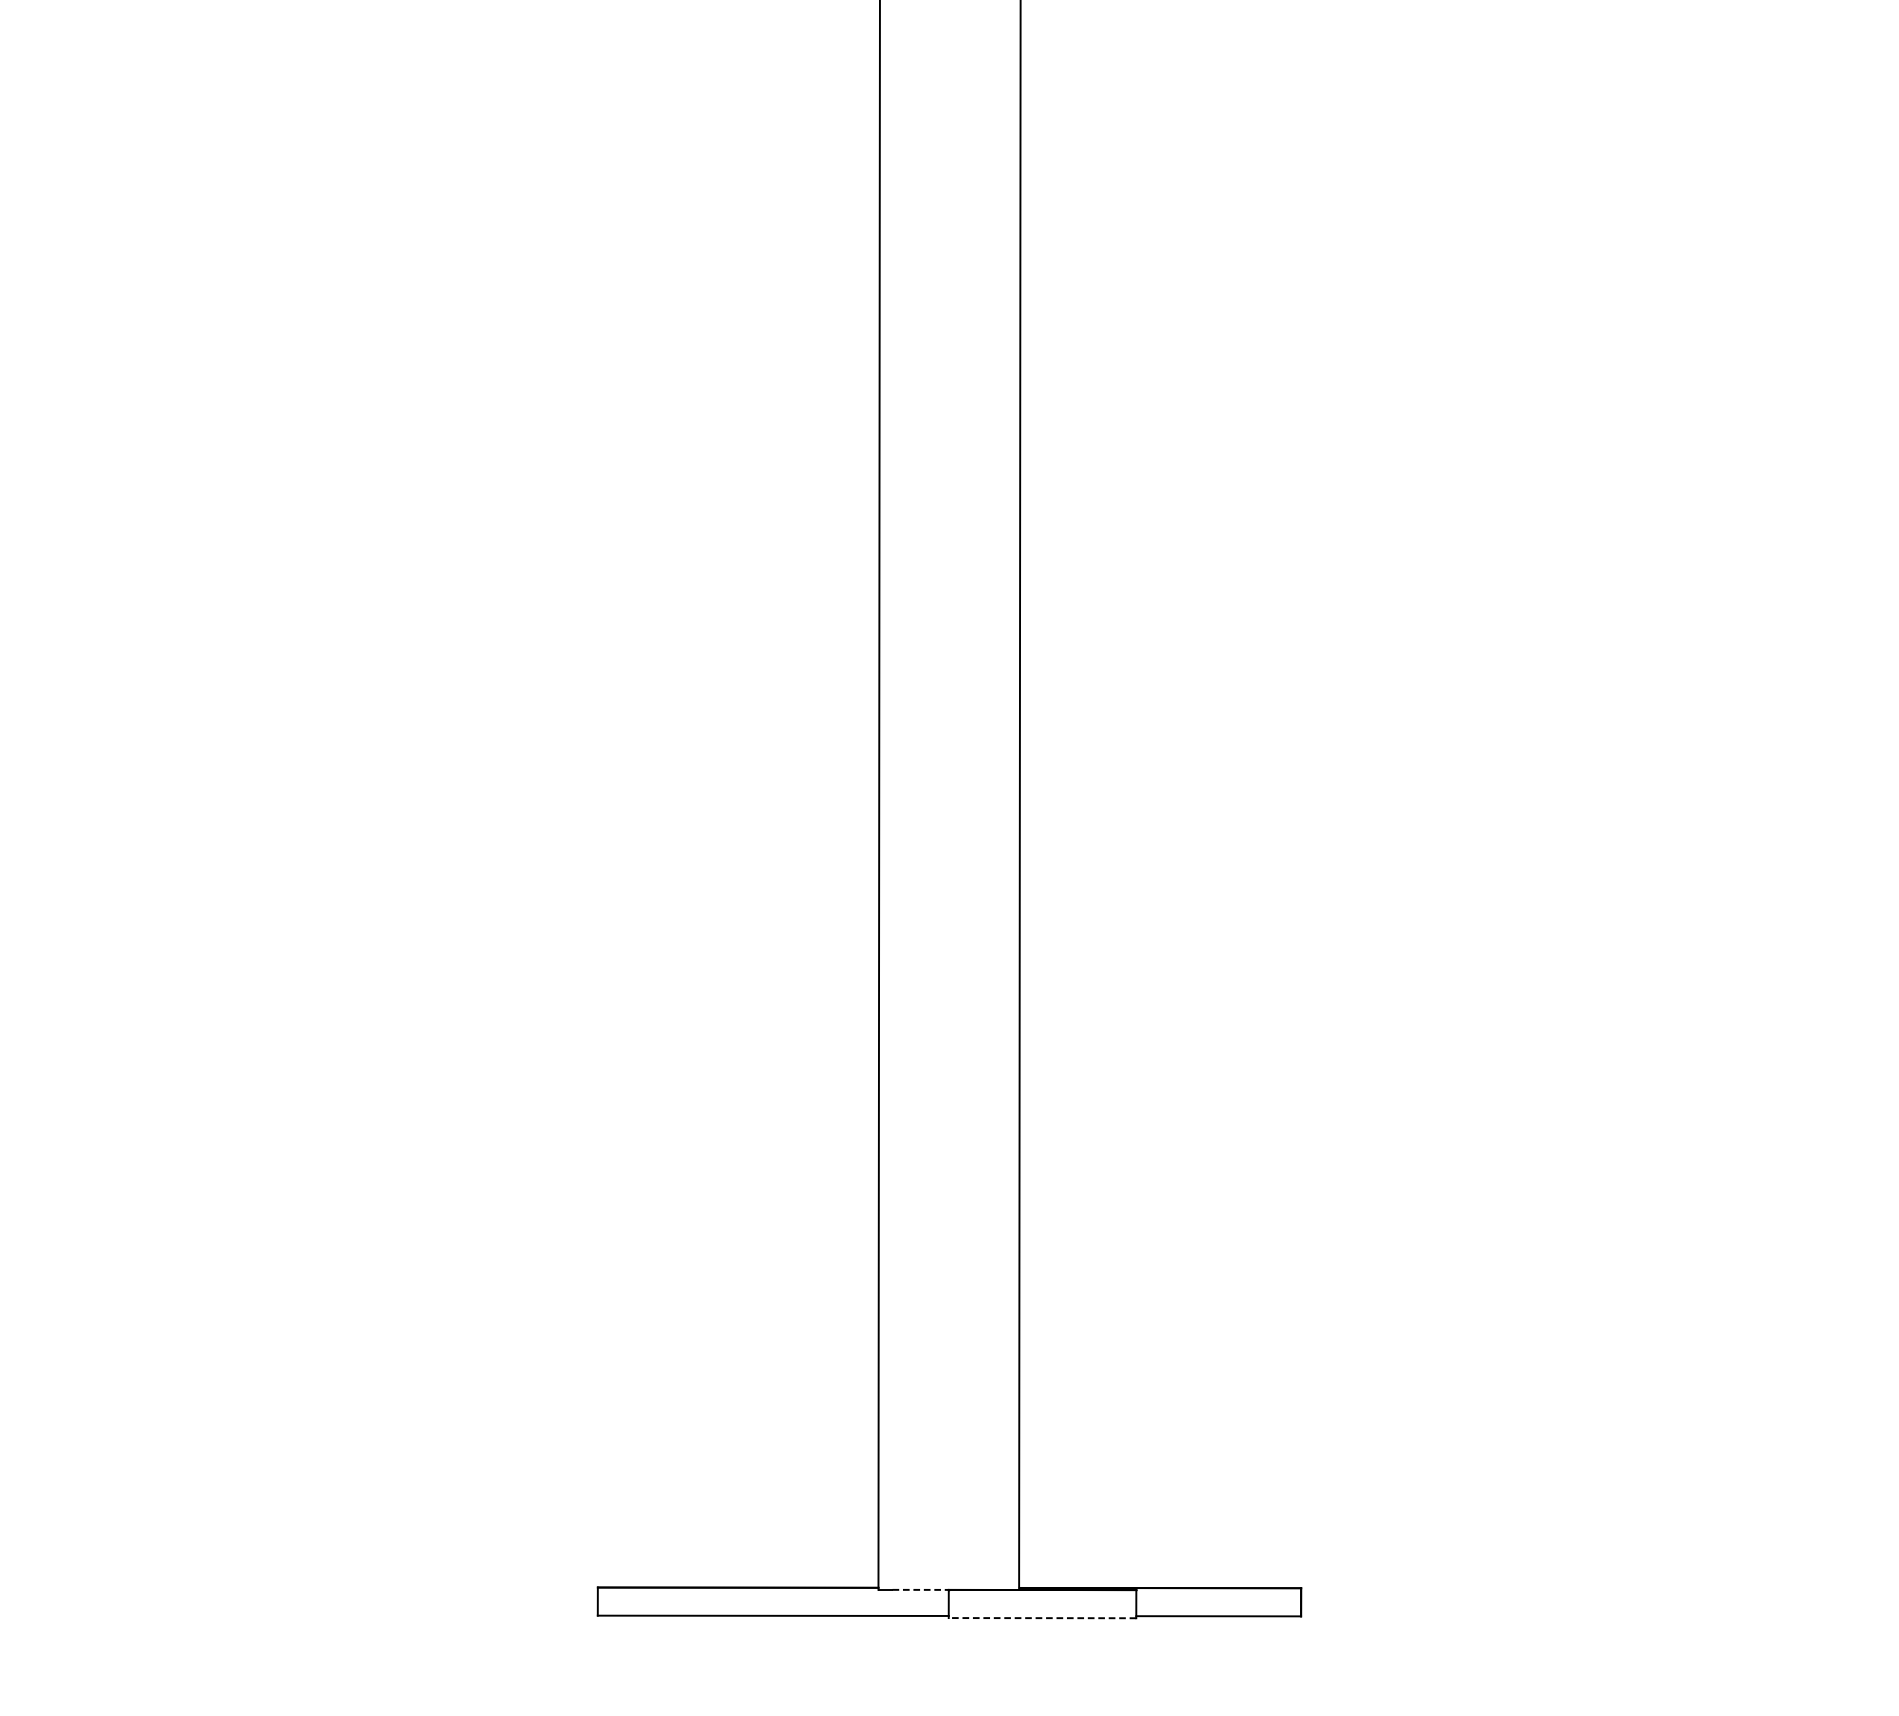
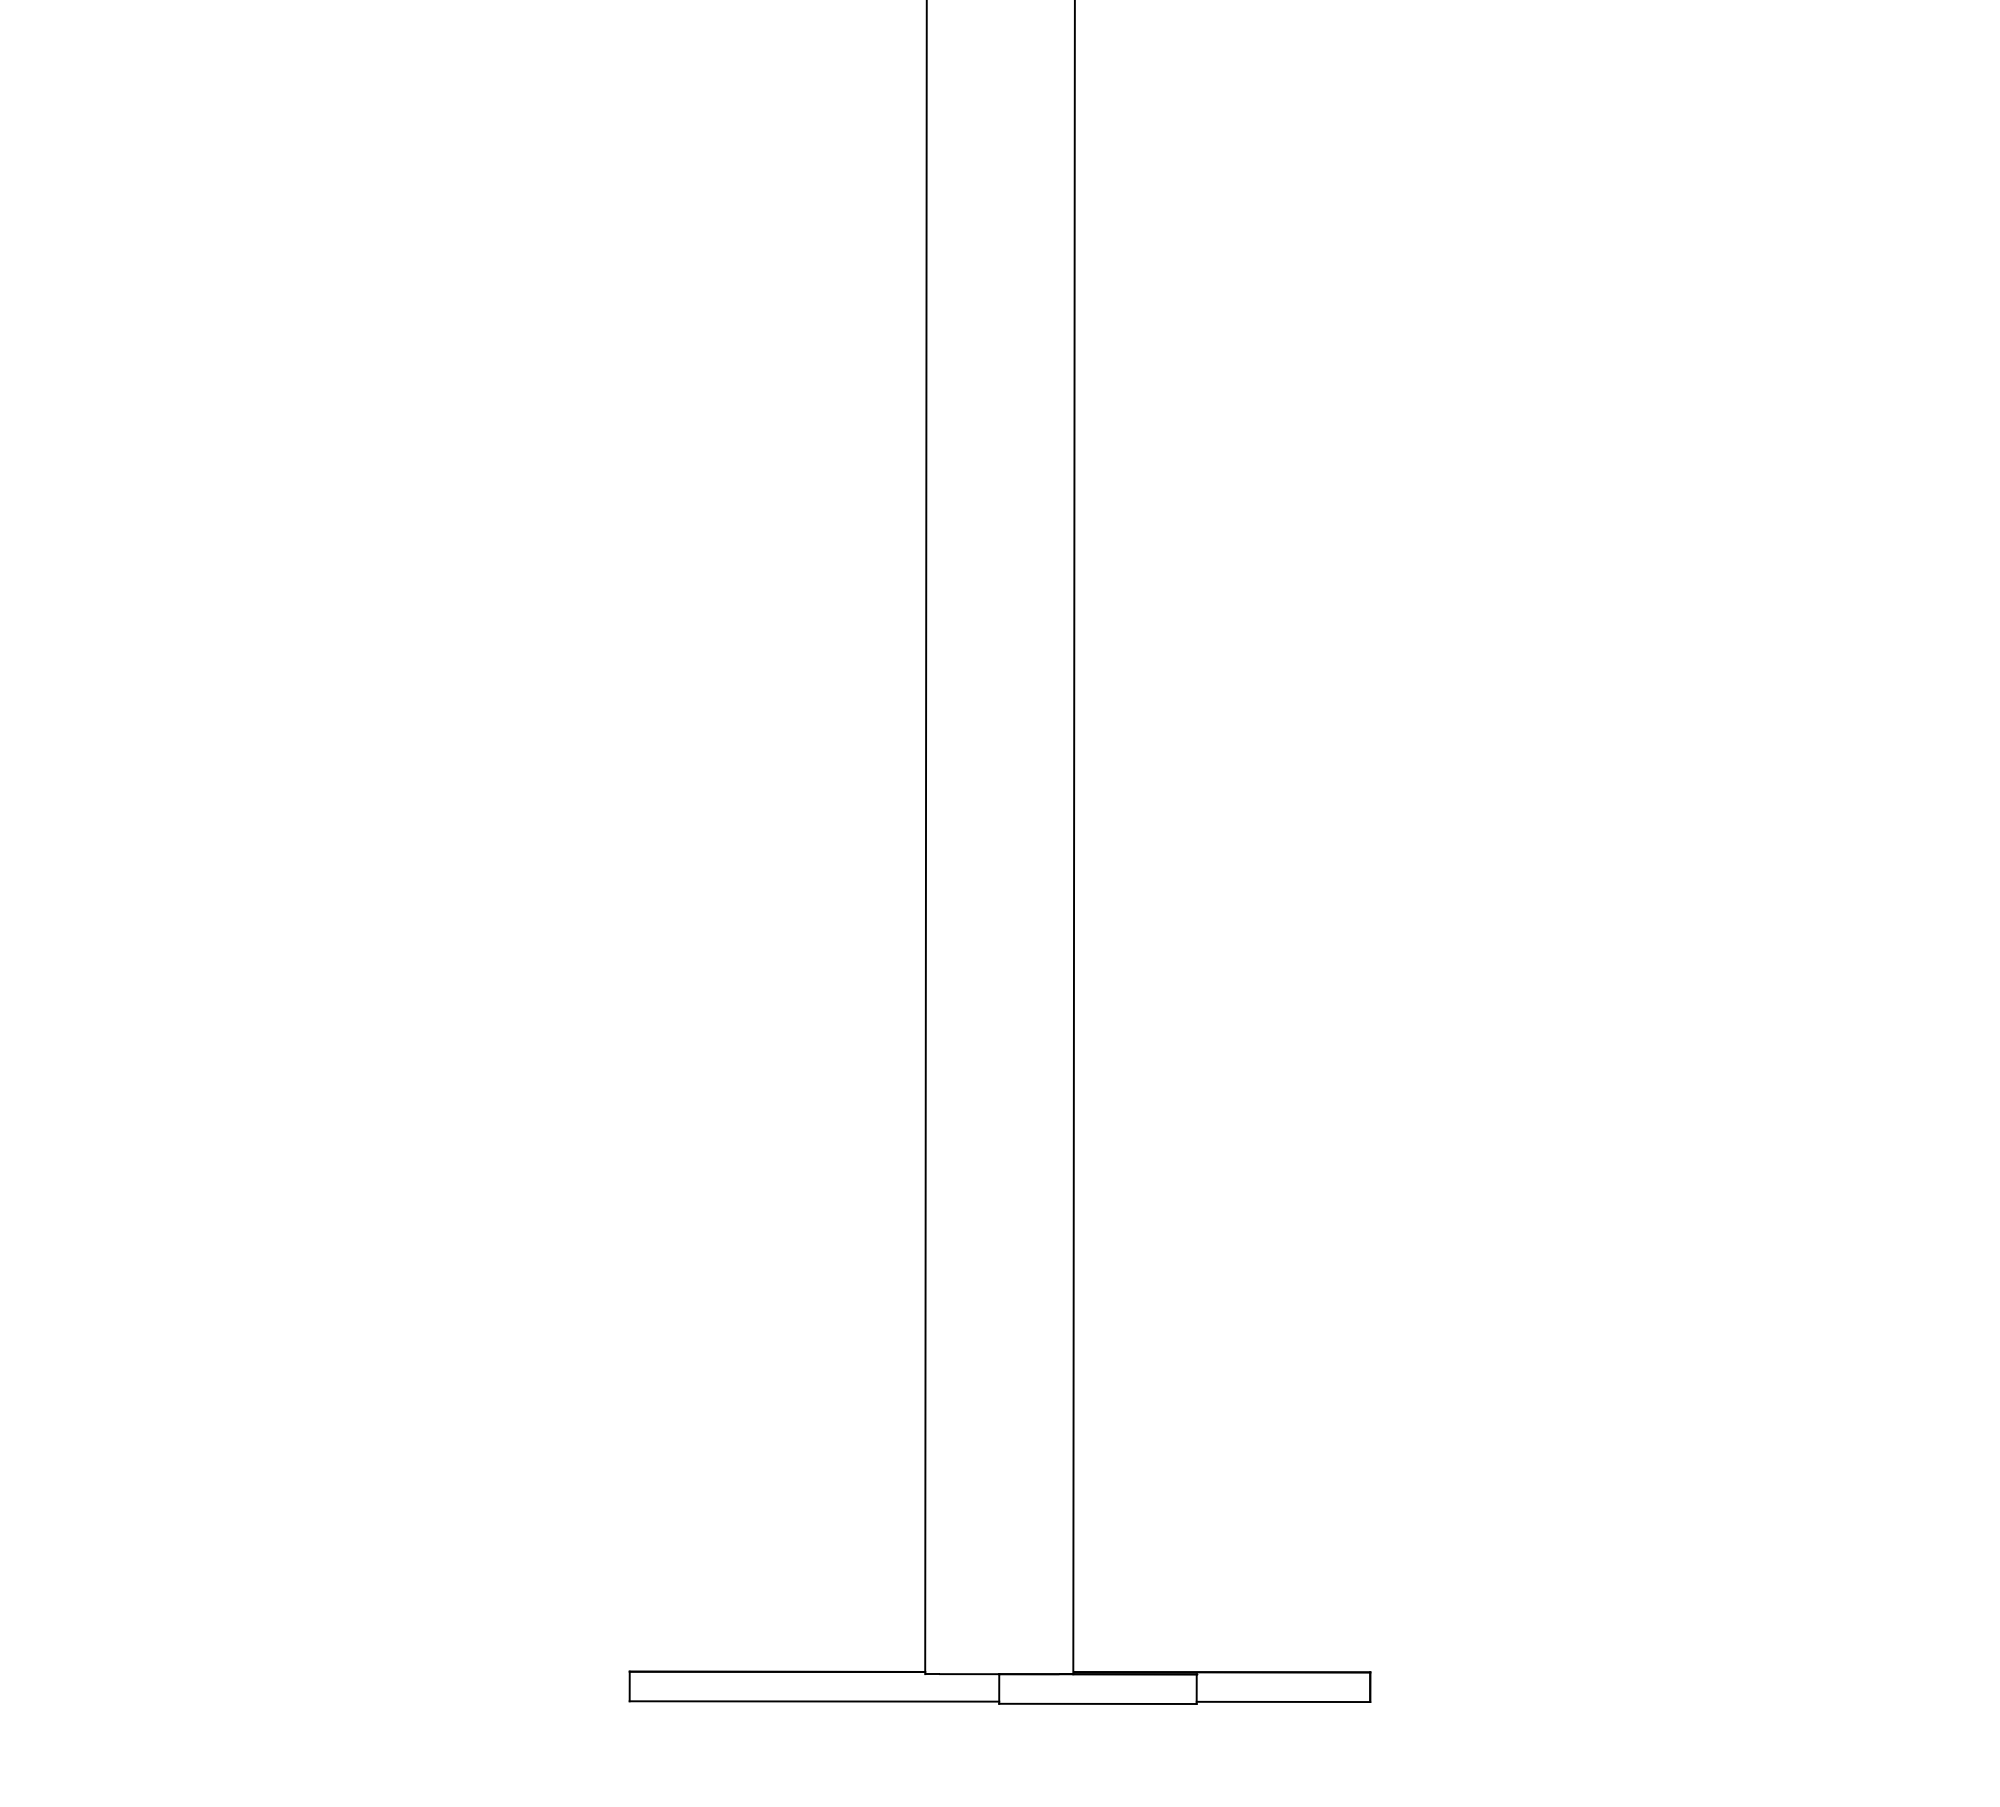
line: (920, 1590) -> (969, 1674), dashed -> solid
line: (1042, 1617) -> (1097, 1703), dashed -> solid

